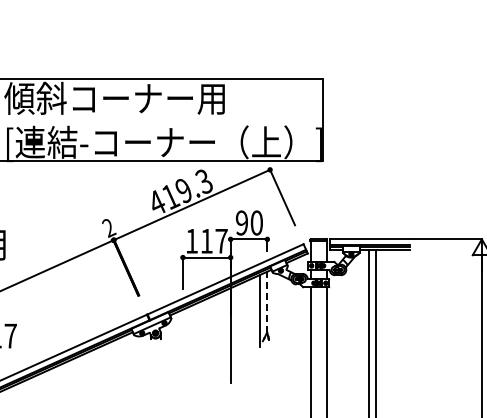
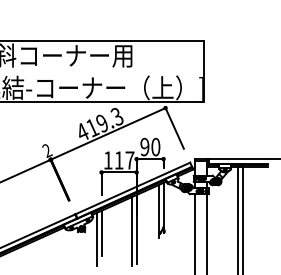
line: (267, 302) -> (163, 205), dashed -> solid
line: (223, 338) -> (131, 231), added
line: (182, 340) -> (101, 233), added
line: (176, 348) -> (96, 239), added

